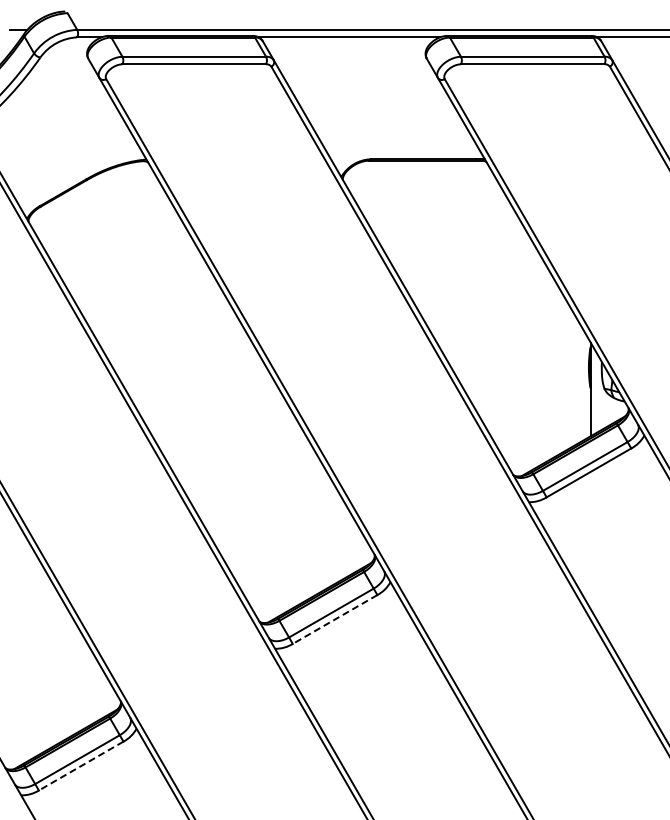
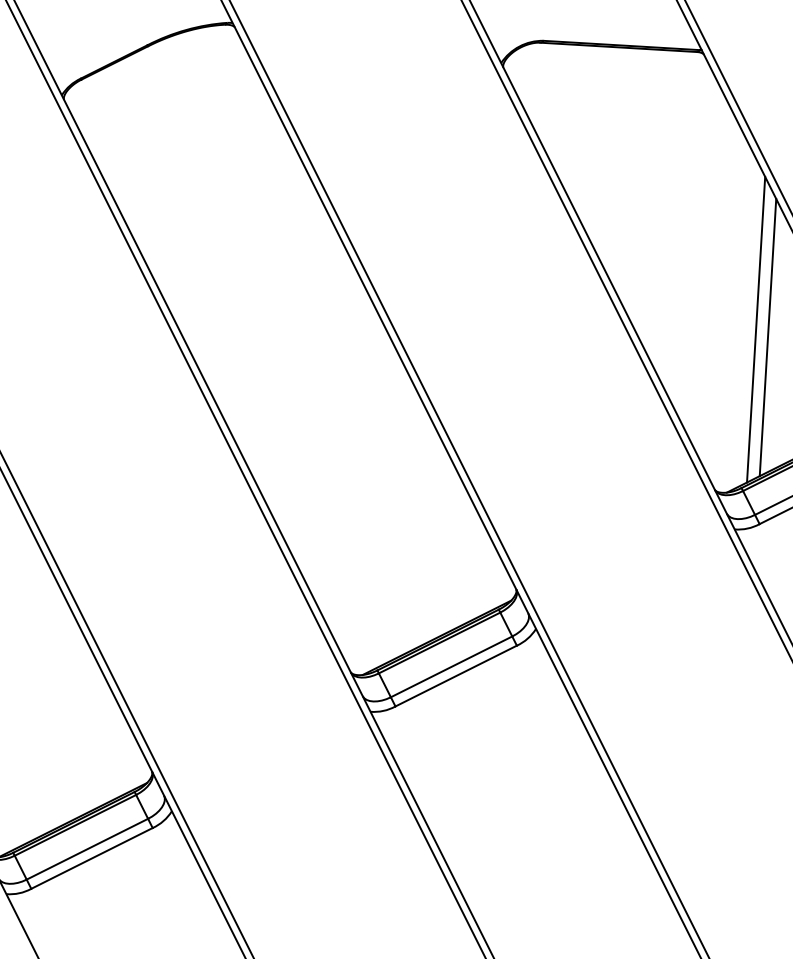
line: (535, 357) -> (755, 329), added
line: (544, 362) -> (767, 336), added
line: (335, 619) -> (456, 676), dashed -> solid
line: (81, 766) -> (92, 859), dashed -> solid

